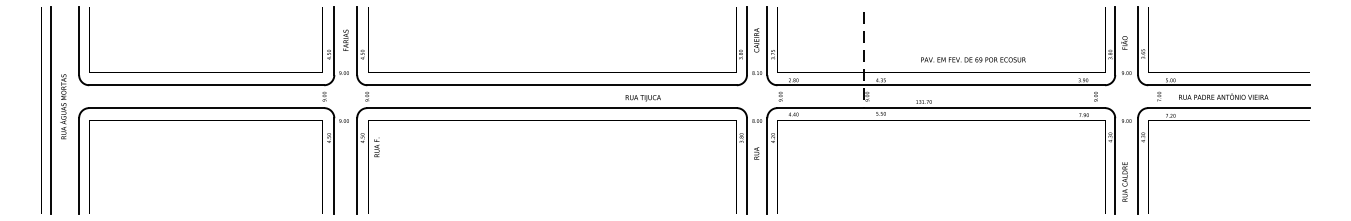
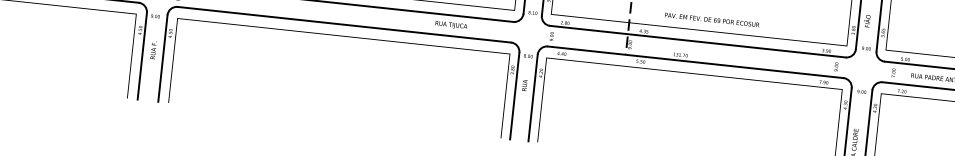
text: (973, 59) -> (712, 19), moved
text: (642, 98) -> (450, 25), moved
text: (376, 147) -> (153, 50), moved

